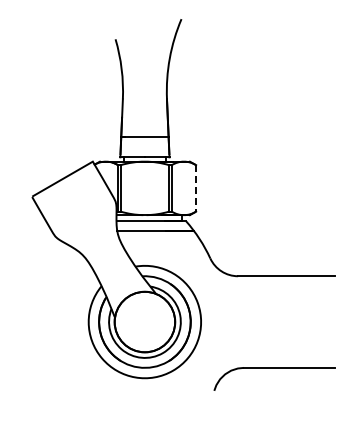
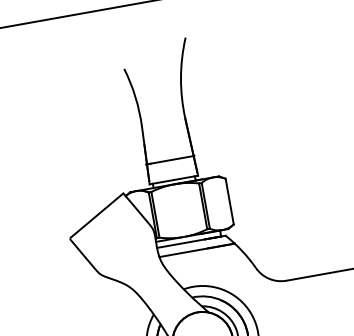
line: (196, 188) -> (230, 201), dashed -> solid

